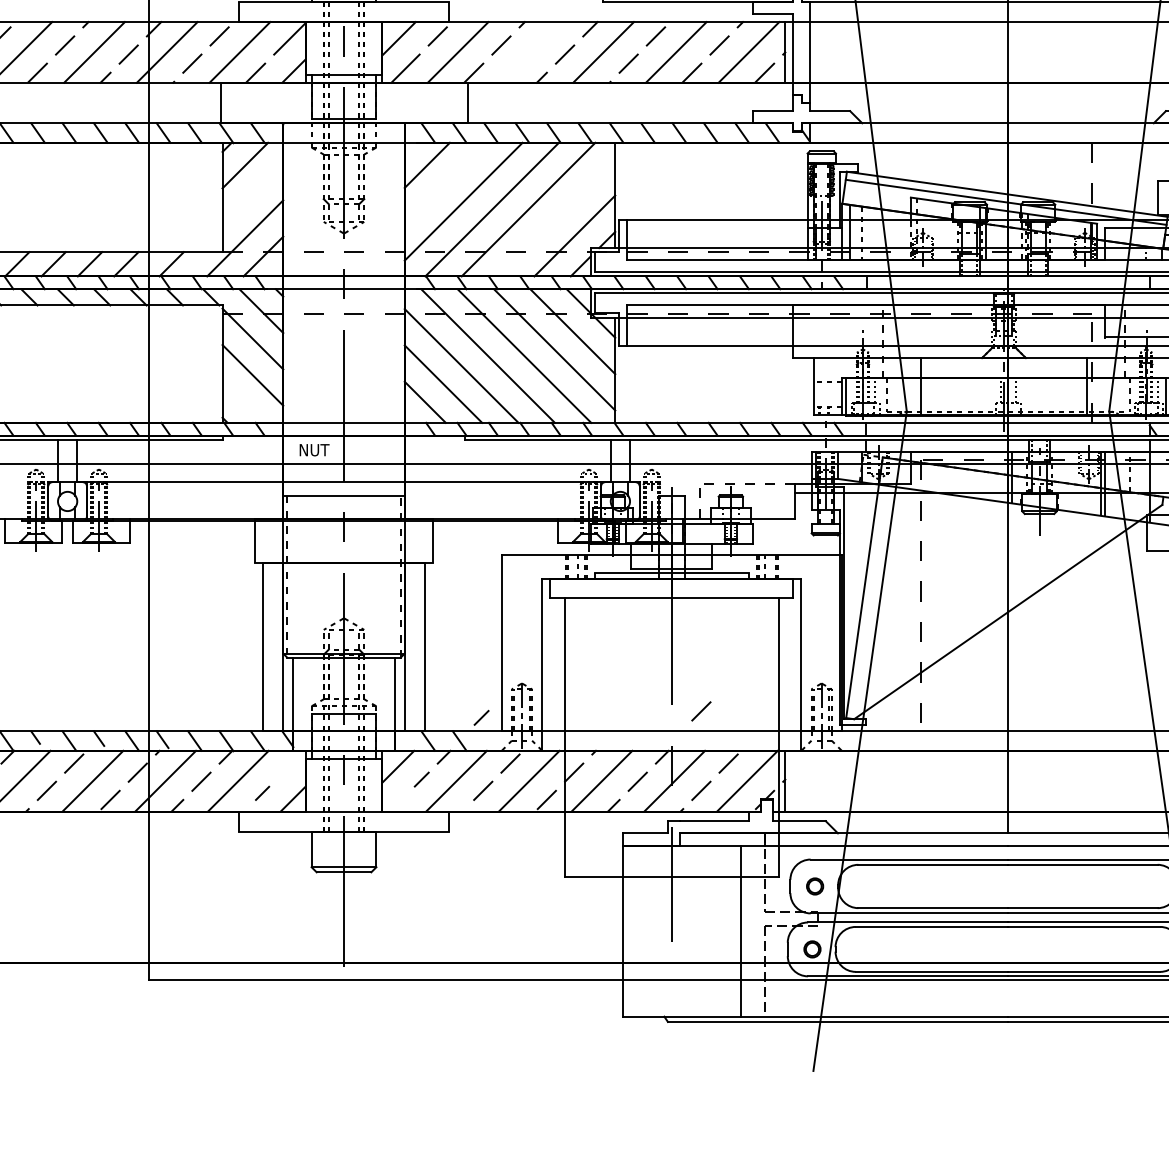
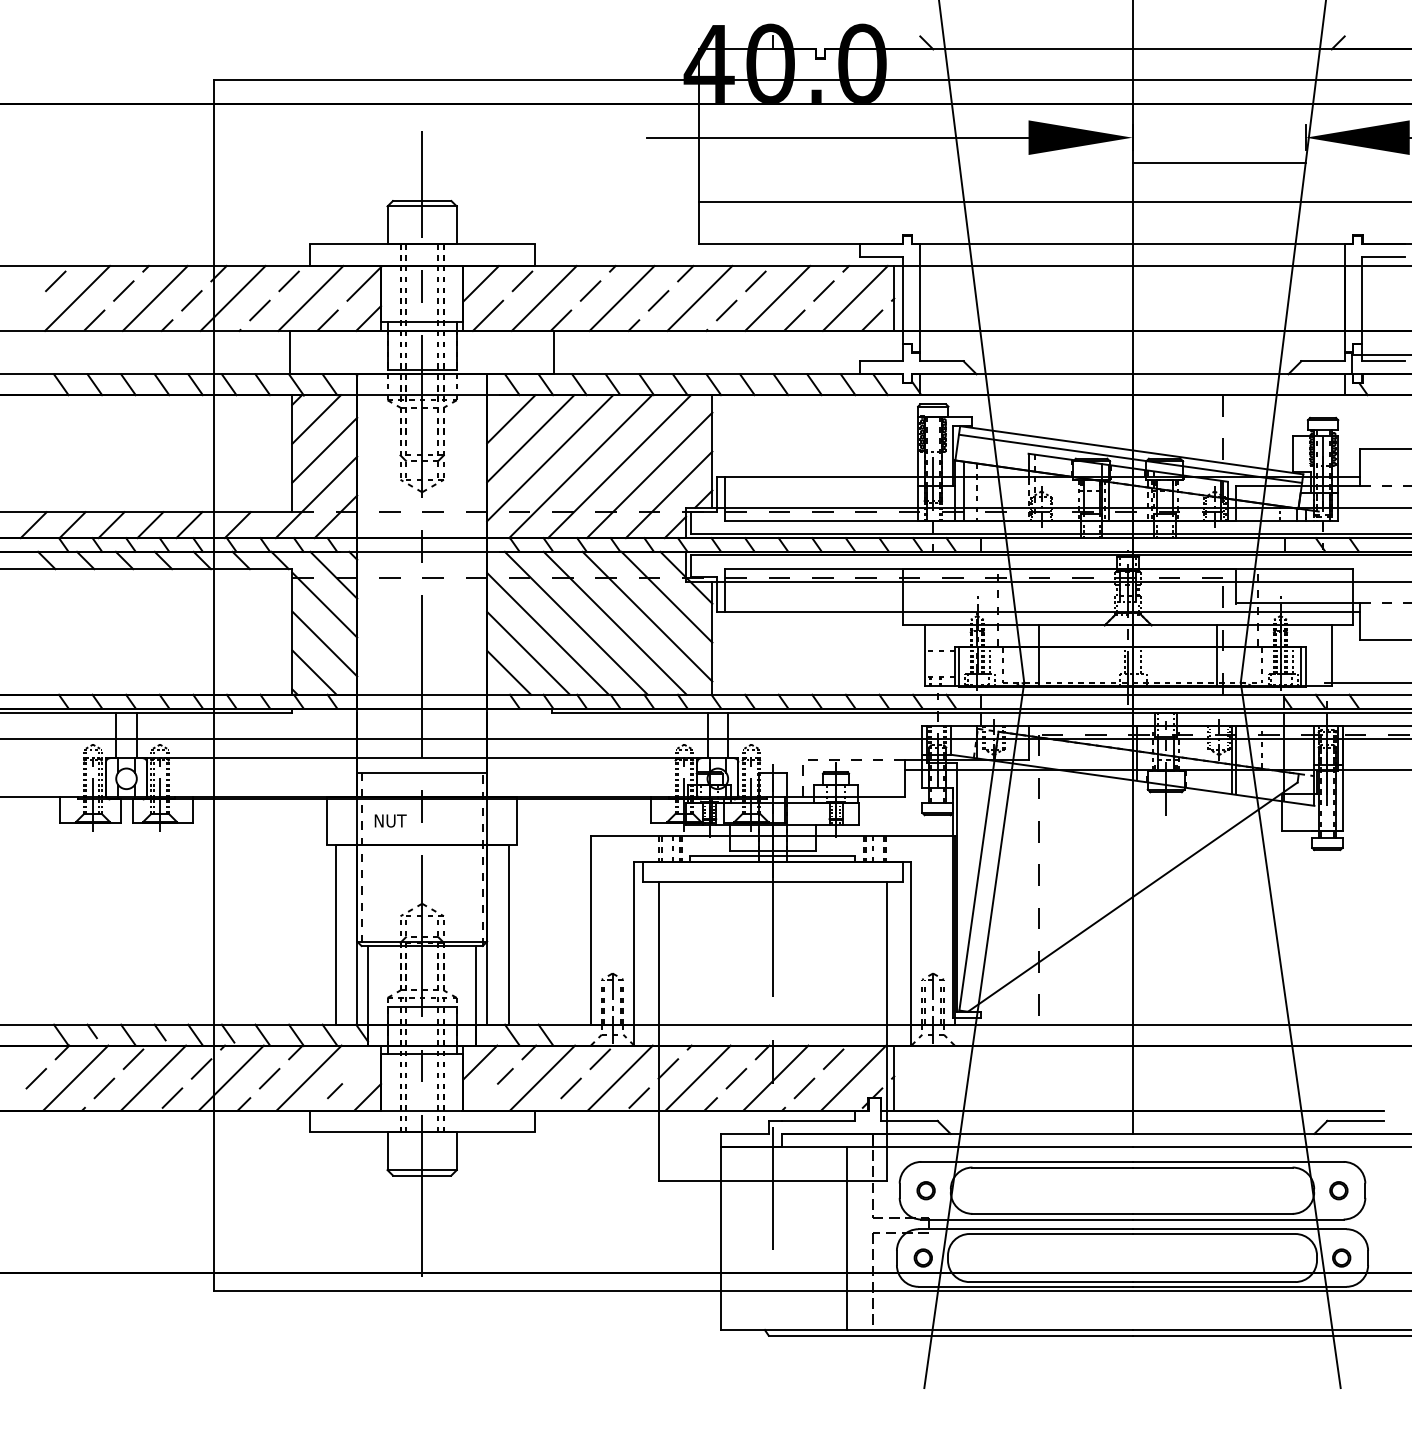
line: (530, 51) -> (621, 297), added
line: (445, 183) -> (530, 438), added
line: (252, 193) -> (324, 449), added
line: (556, 217) -> (649, 475), added
line: (243, 402) -> (314, 672), added
text: (314, 449) -> (390, 820), moved
line: (701, 711) -> (804, 1003), removed
line: (480, 717) -> (568, 1009), removed

